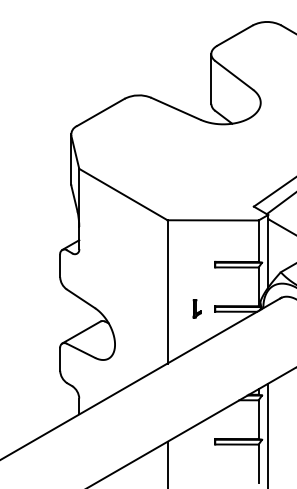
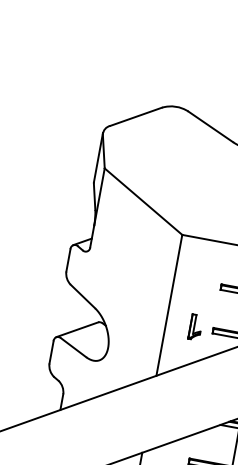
part: (197, 308) -> (195, 327), size x1.43

